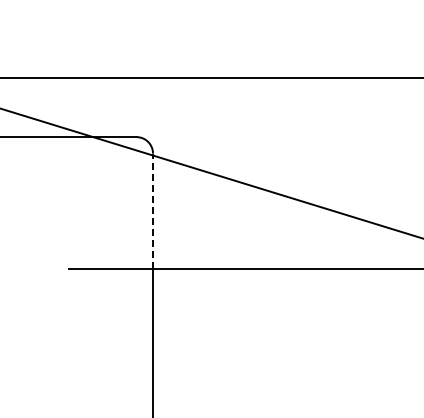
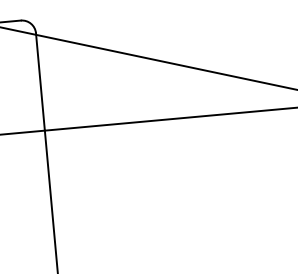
line: (153, 211) -> (40, 82), dashed -> solid

